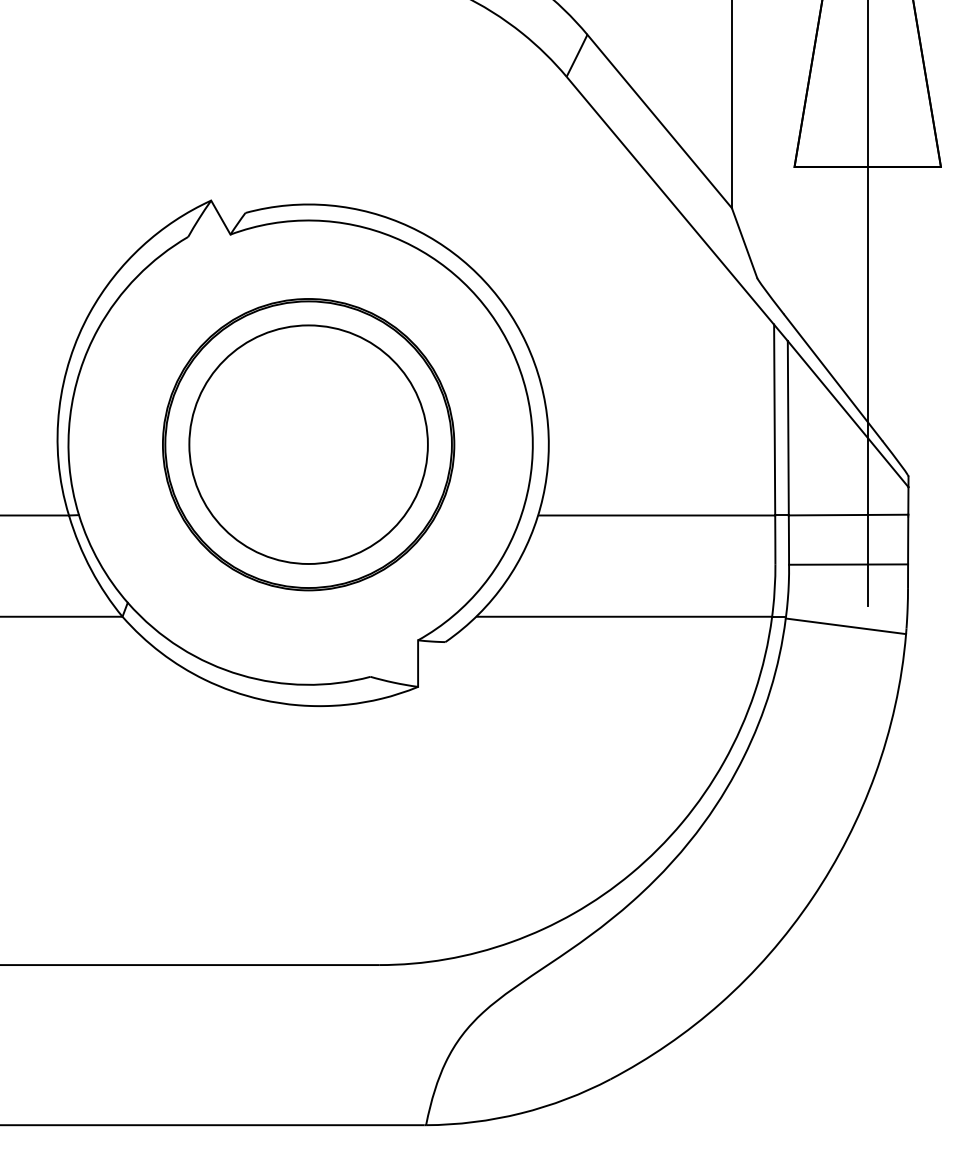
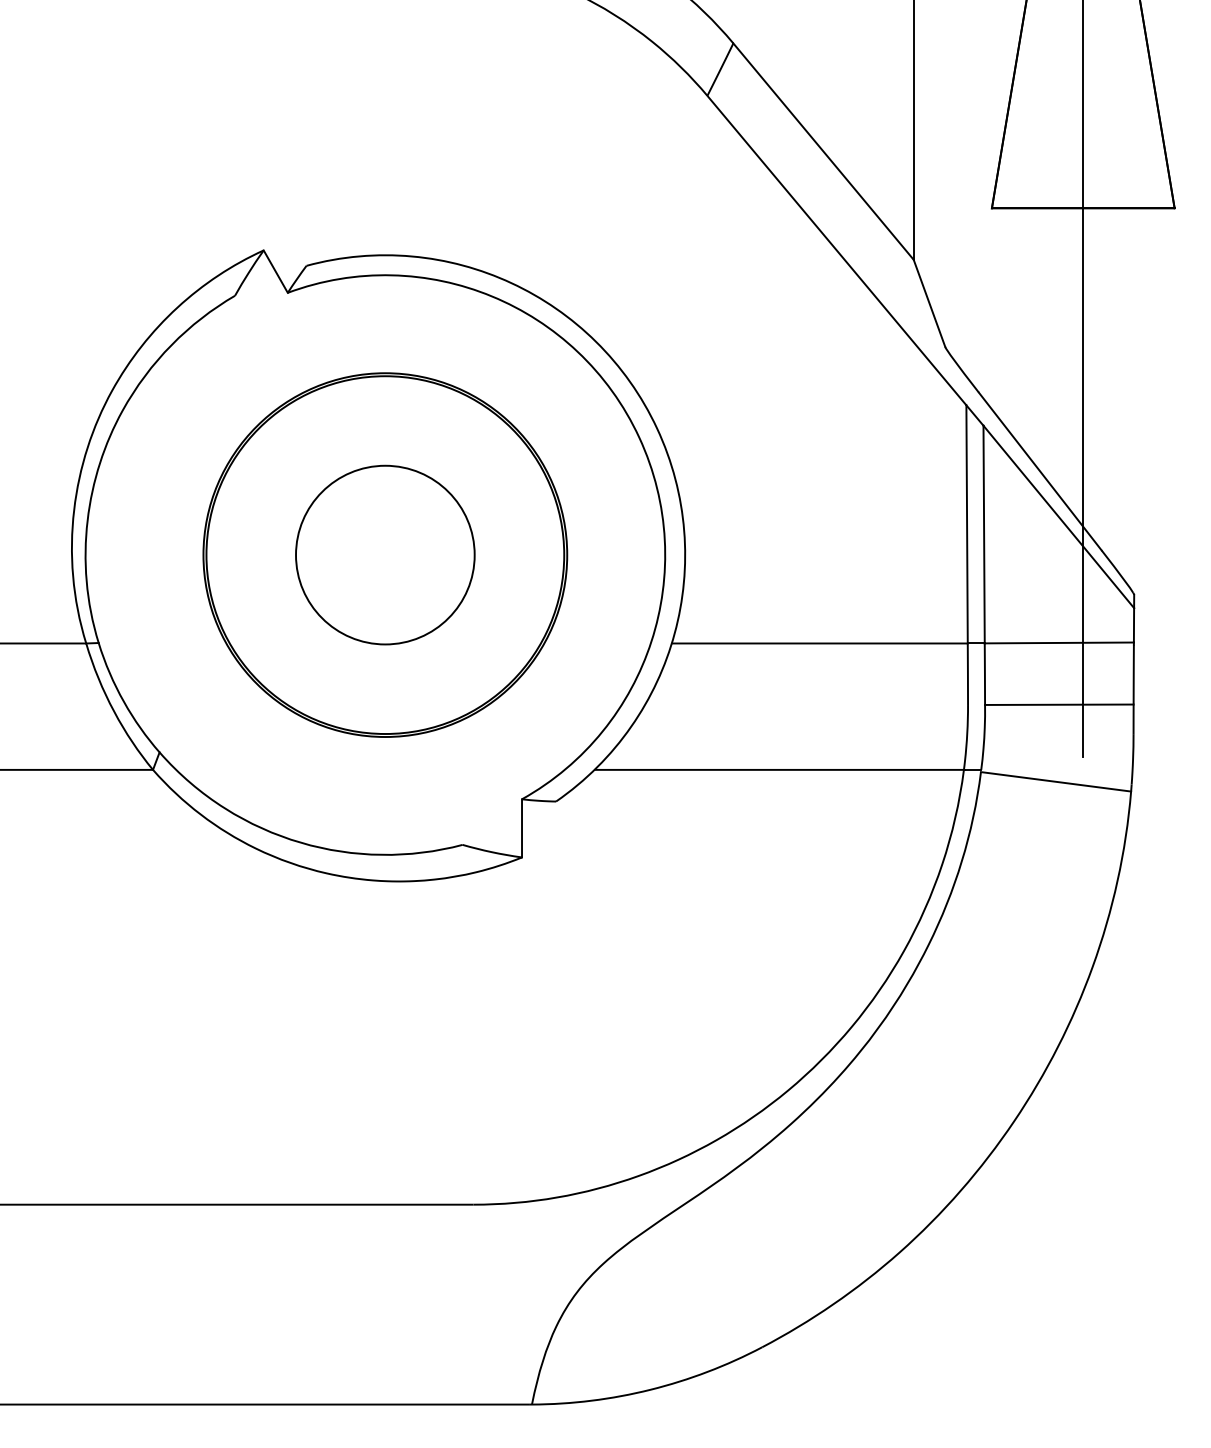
circle: (308, 445) -> (385, 555), size x0.6

